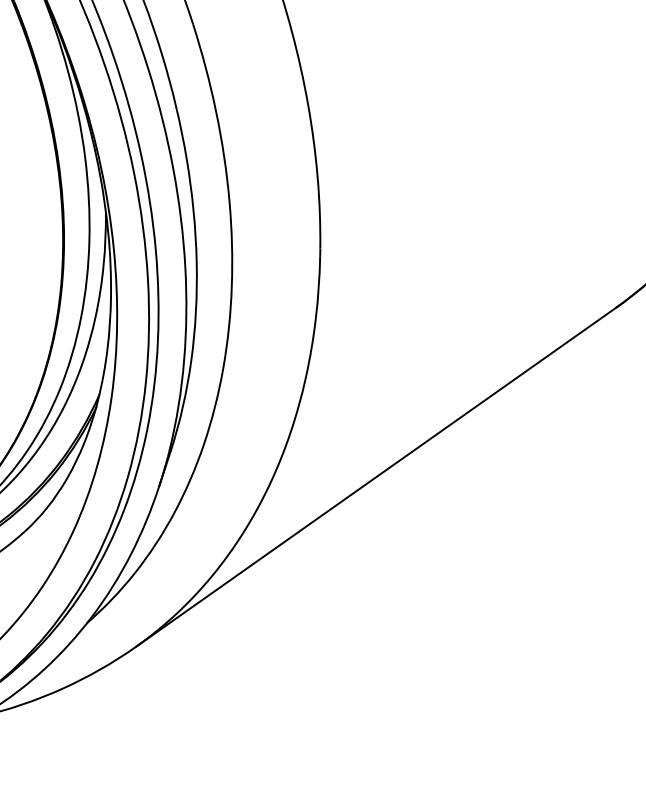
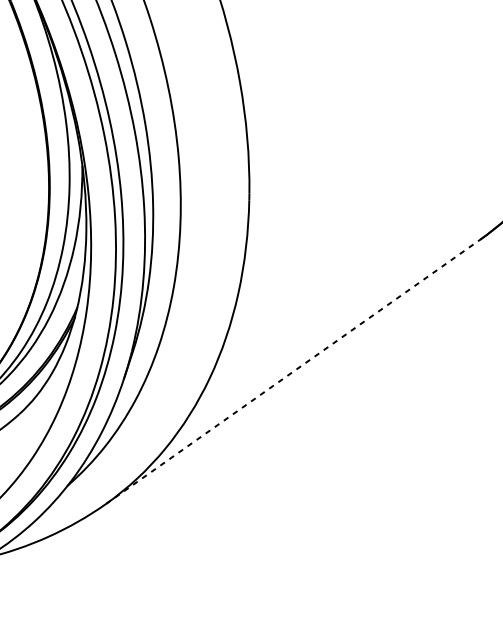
line: (376, 477) -> (293, 372), solid -> dashed

